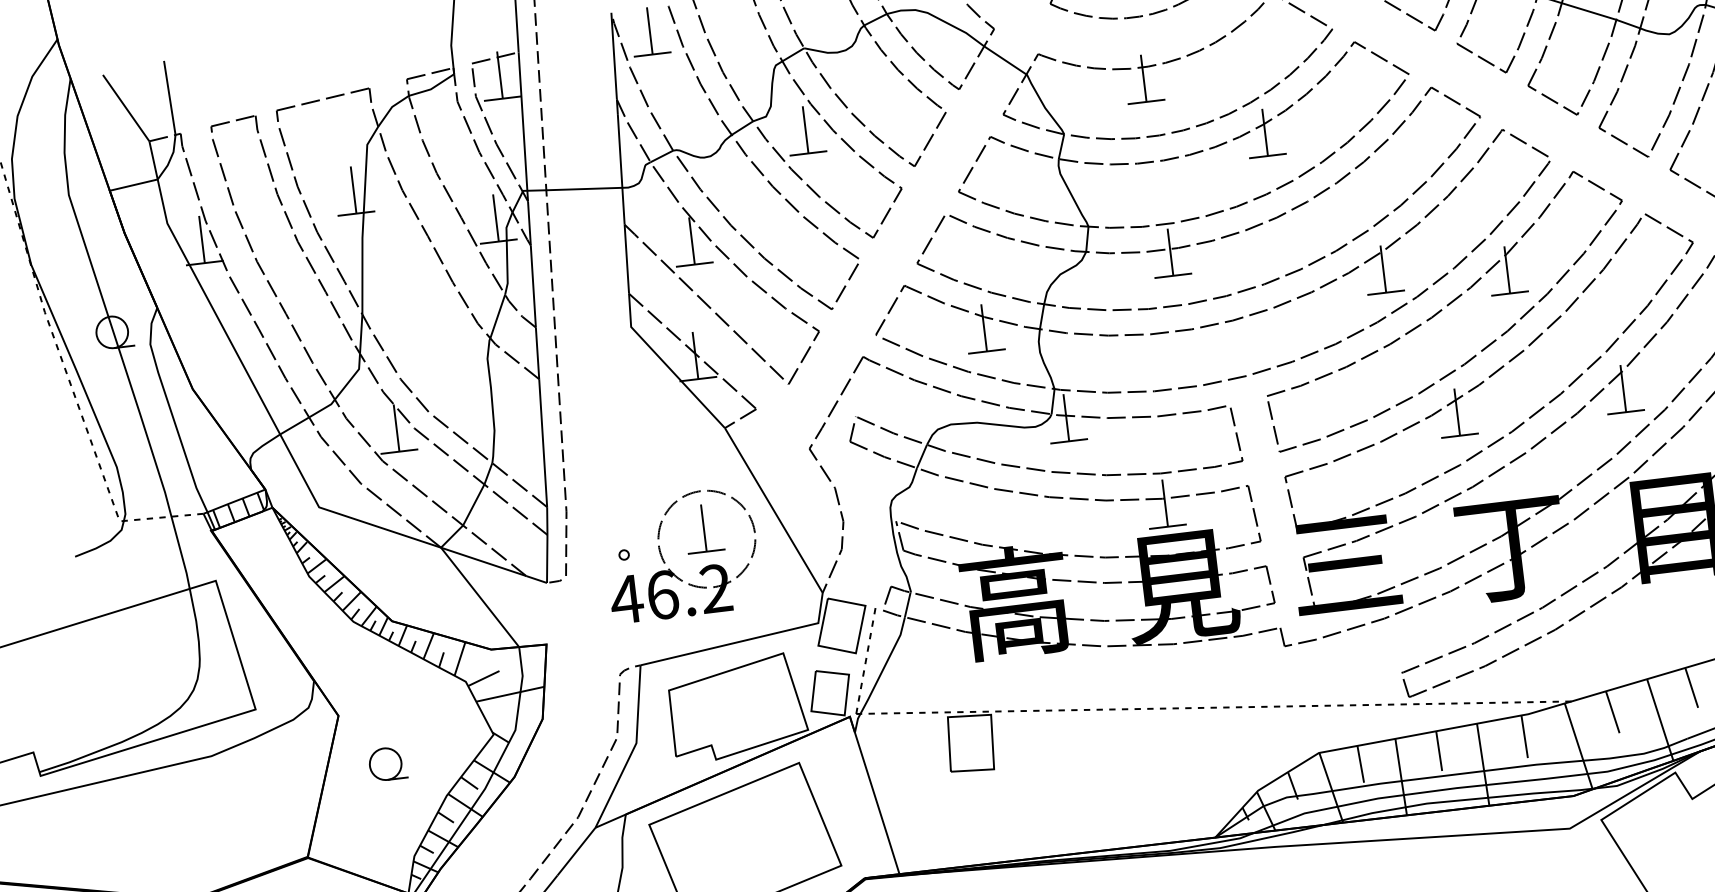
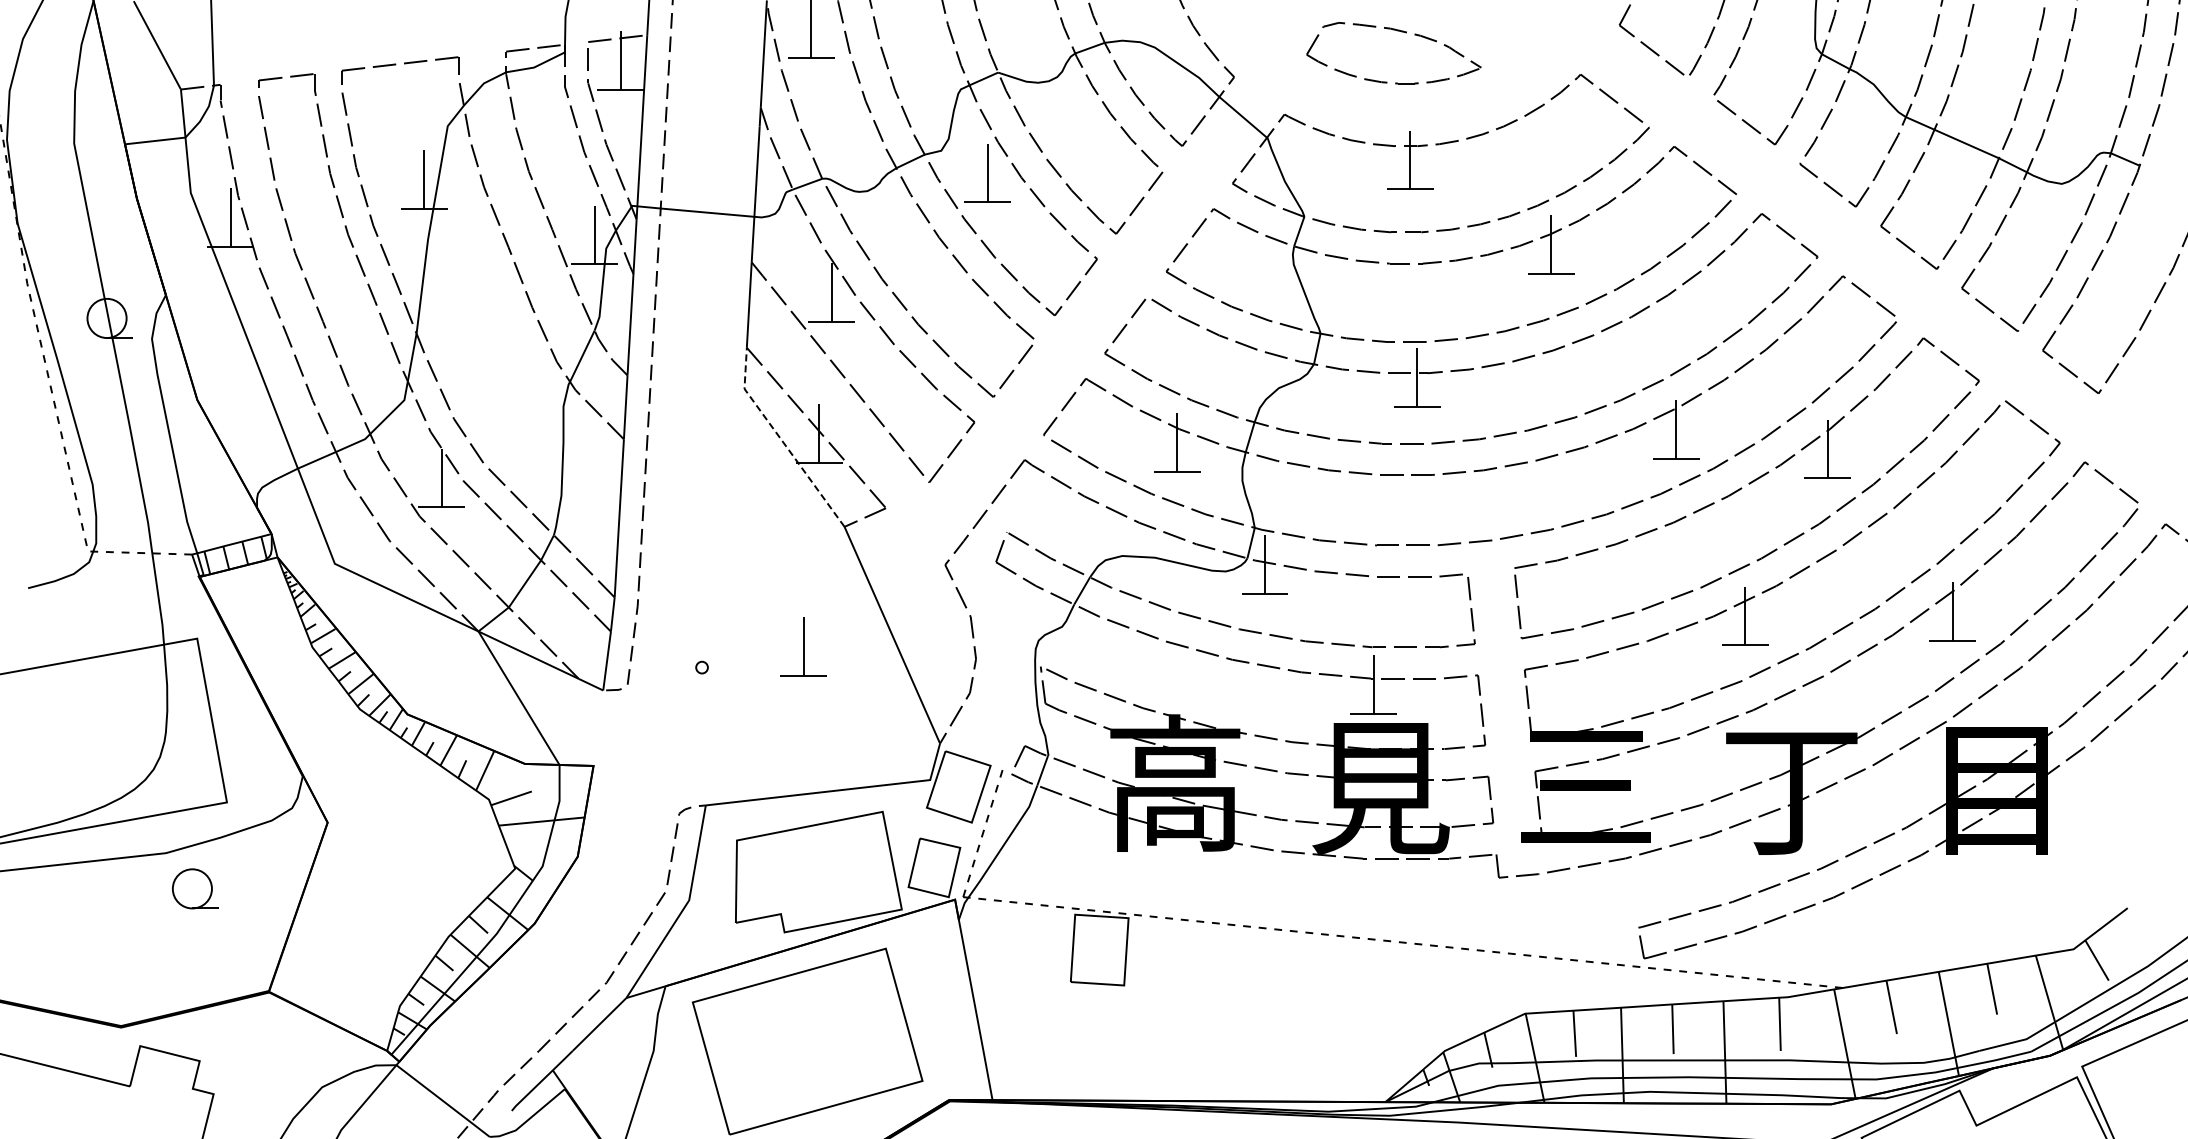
line: (665, 364) -> (781, 440), solid -> dashed
part: (665, 562) -> (751, 682), removed
part: (388, 763) -> (195, 888), moved

